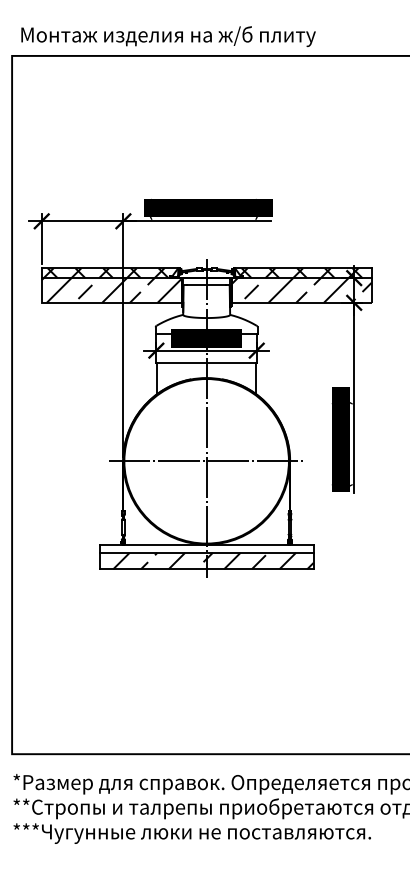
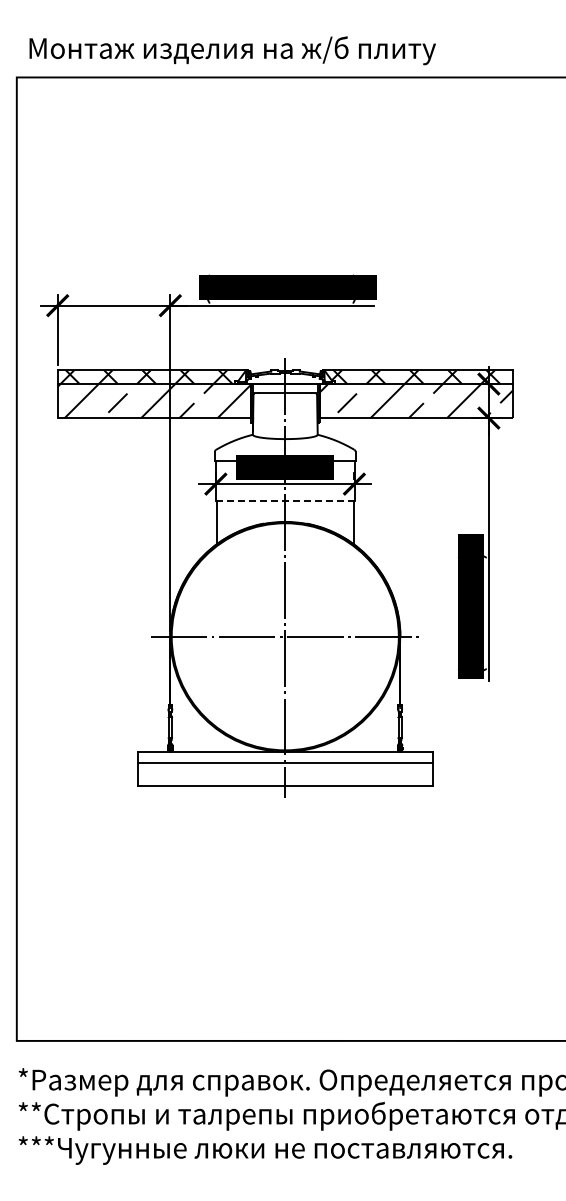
line: (206, 363) -> (285, 501), solid -> dashed
hatch: (213, 561) -> (294, 774), removed

